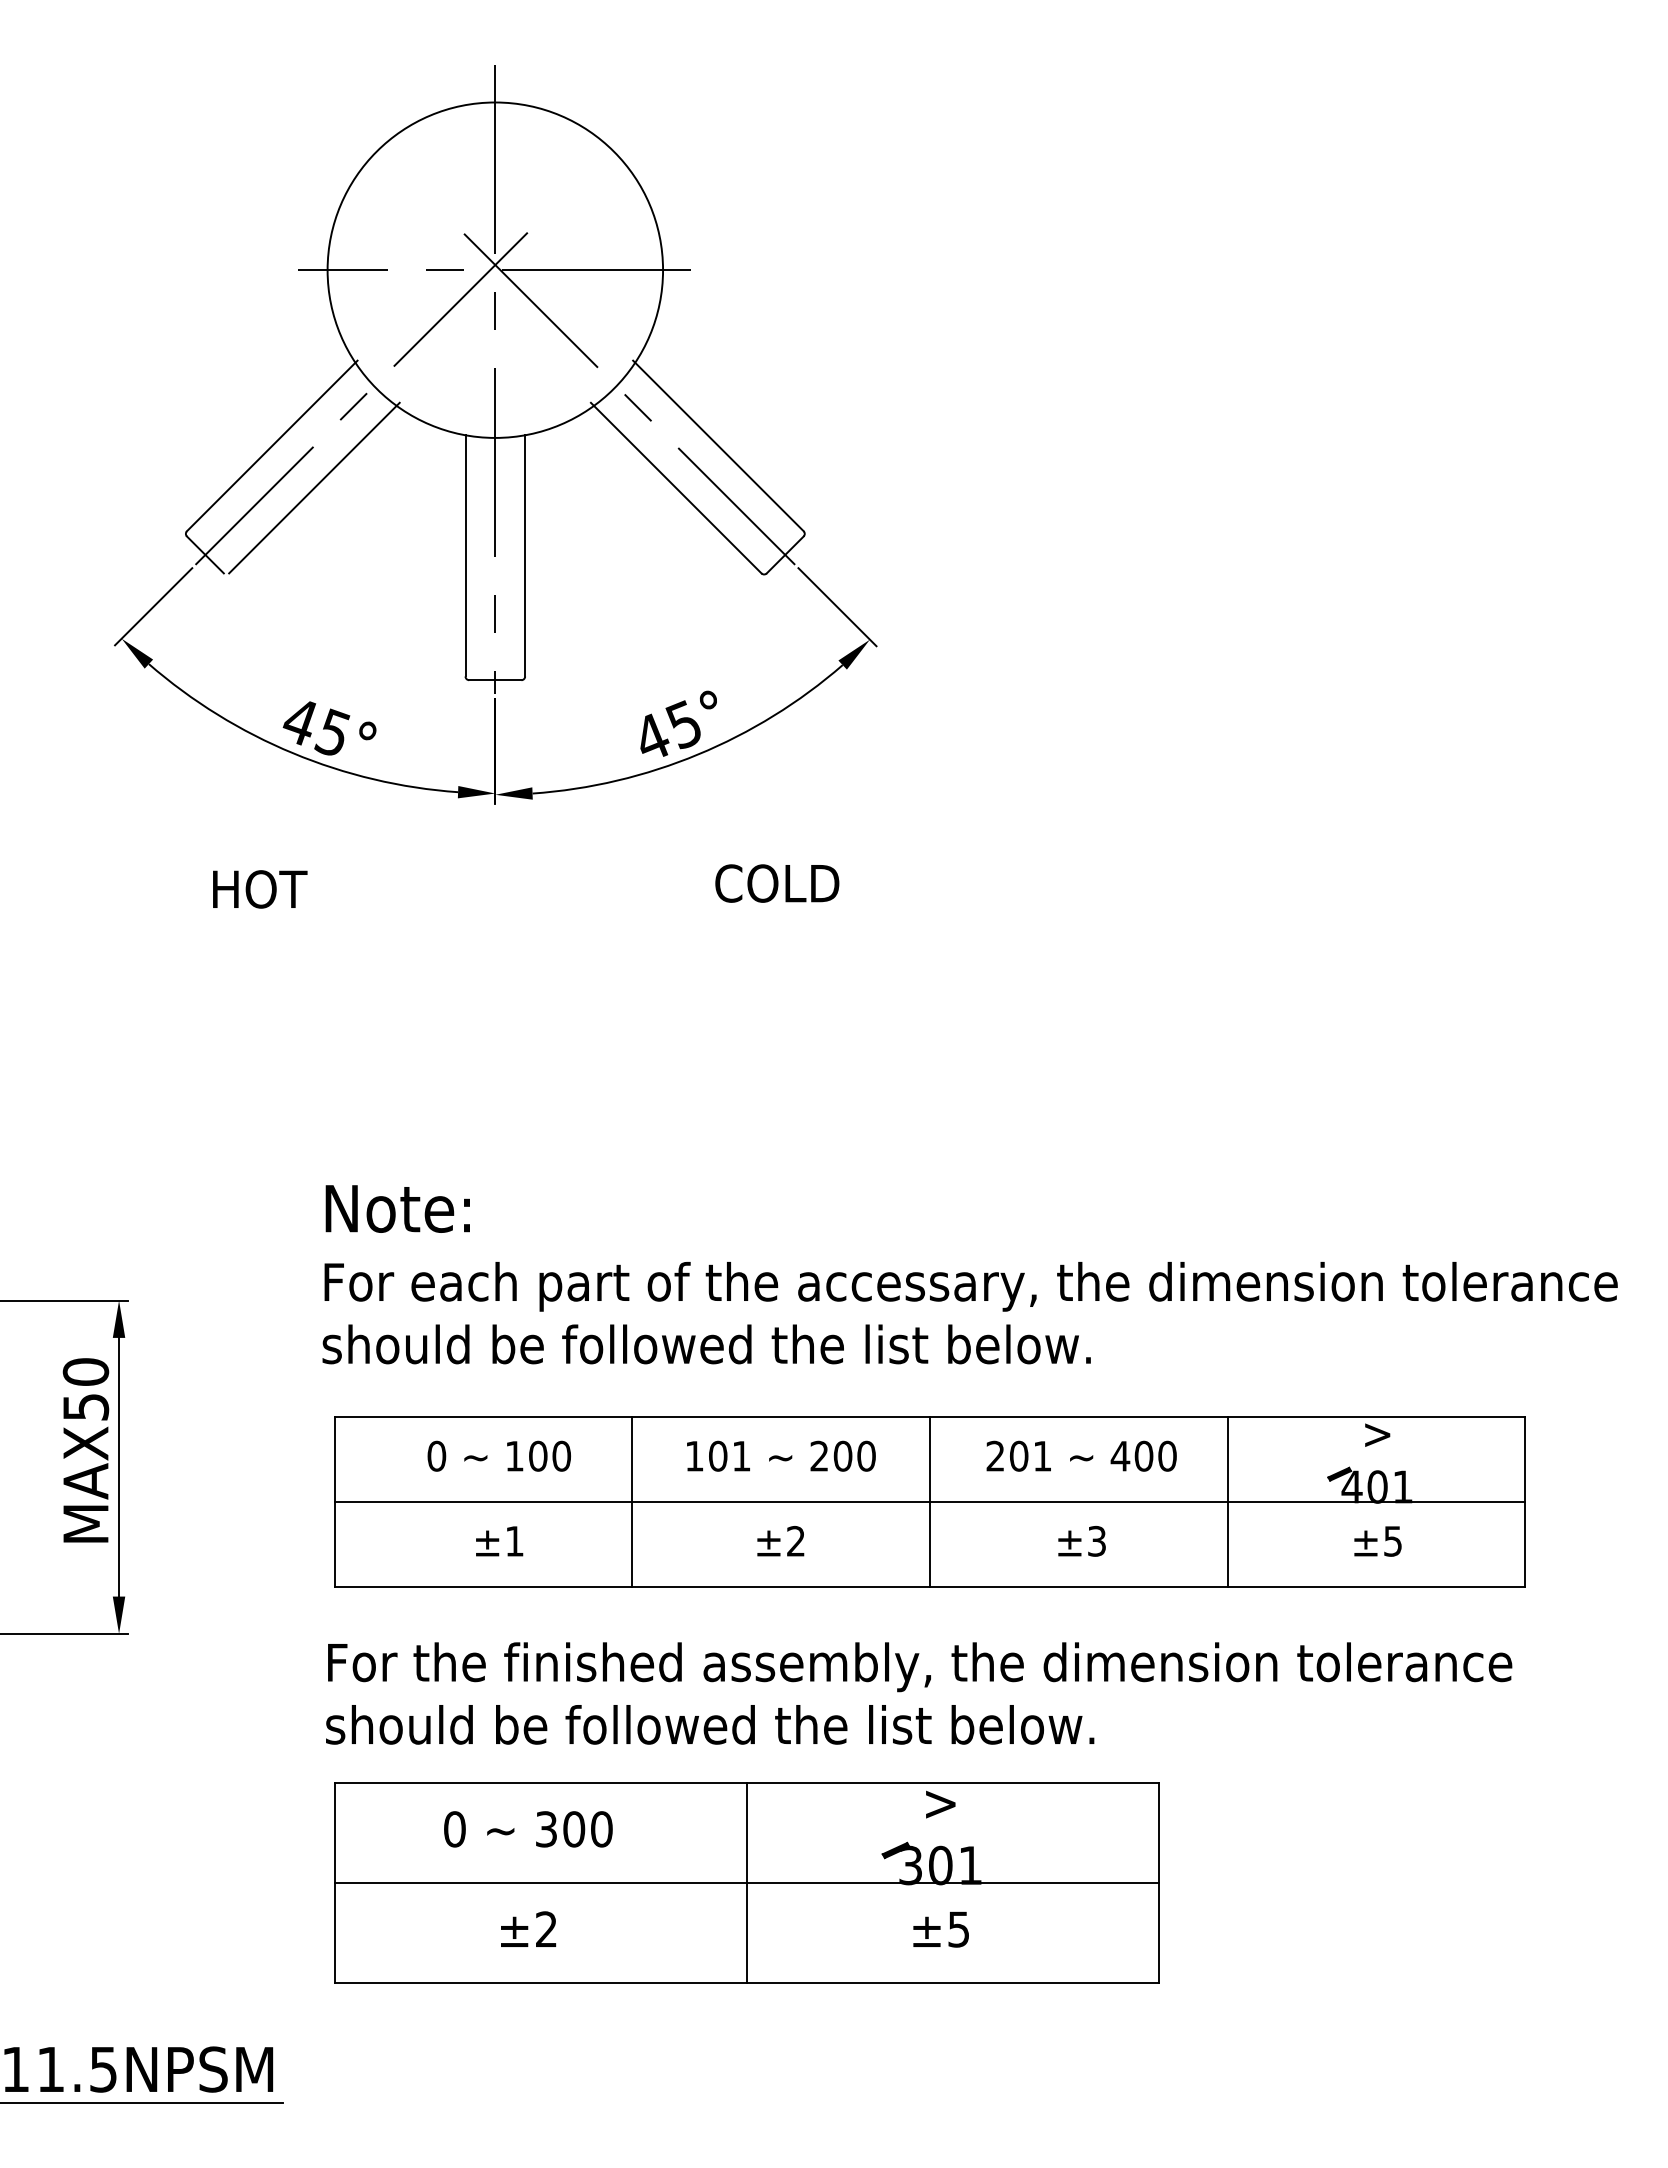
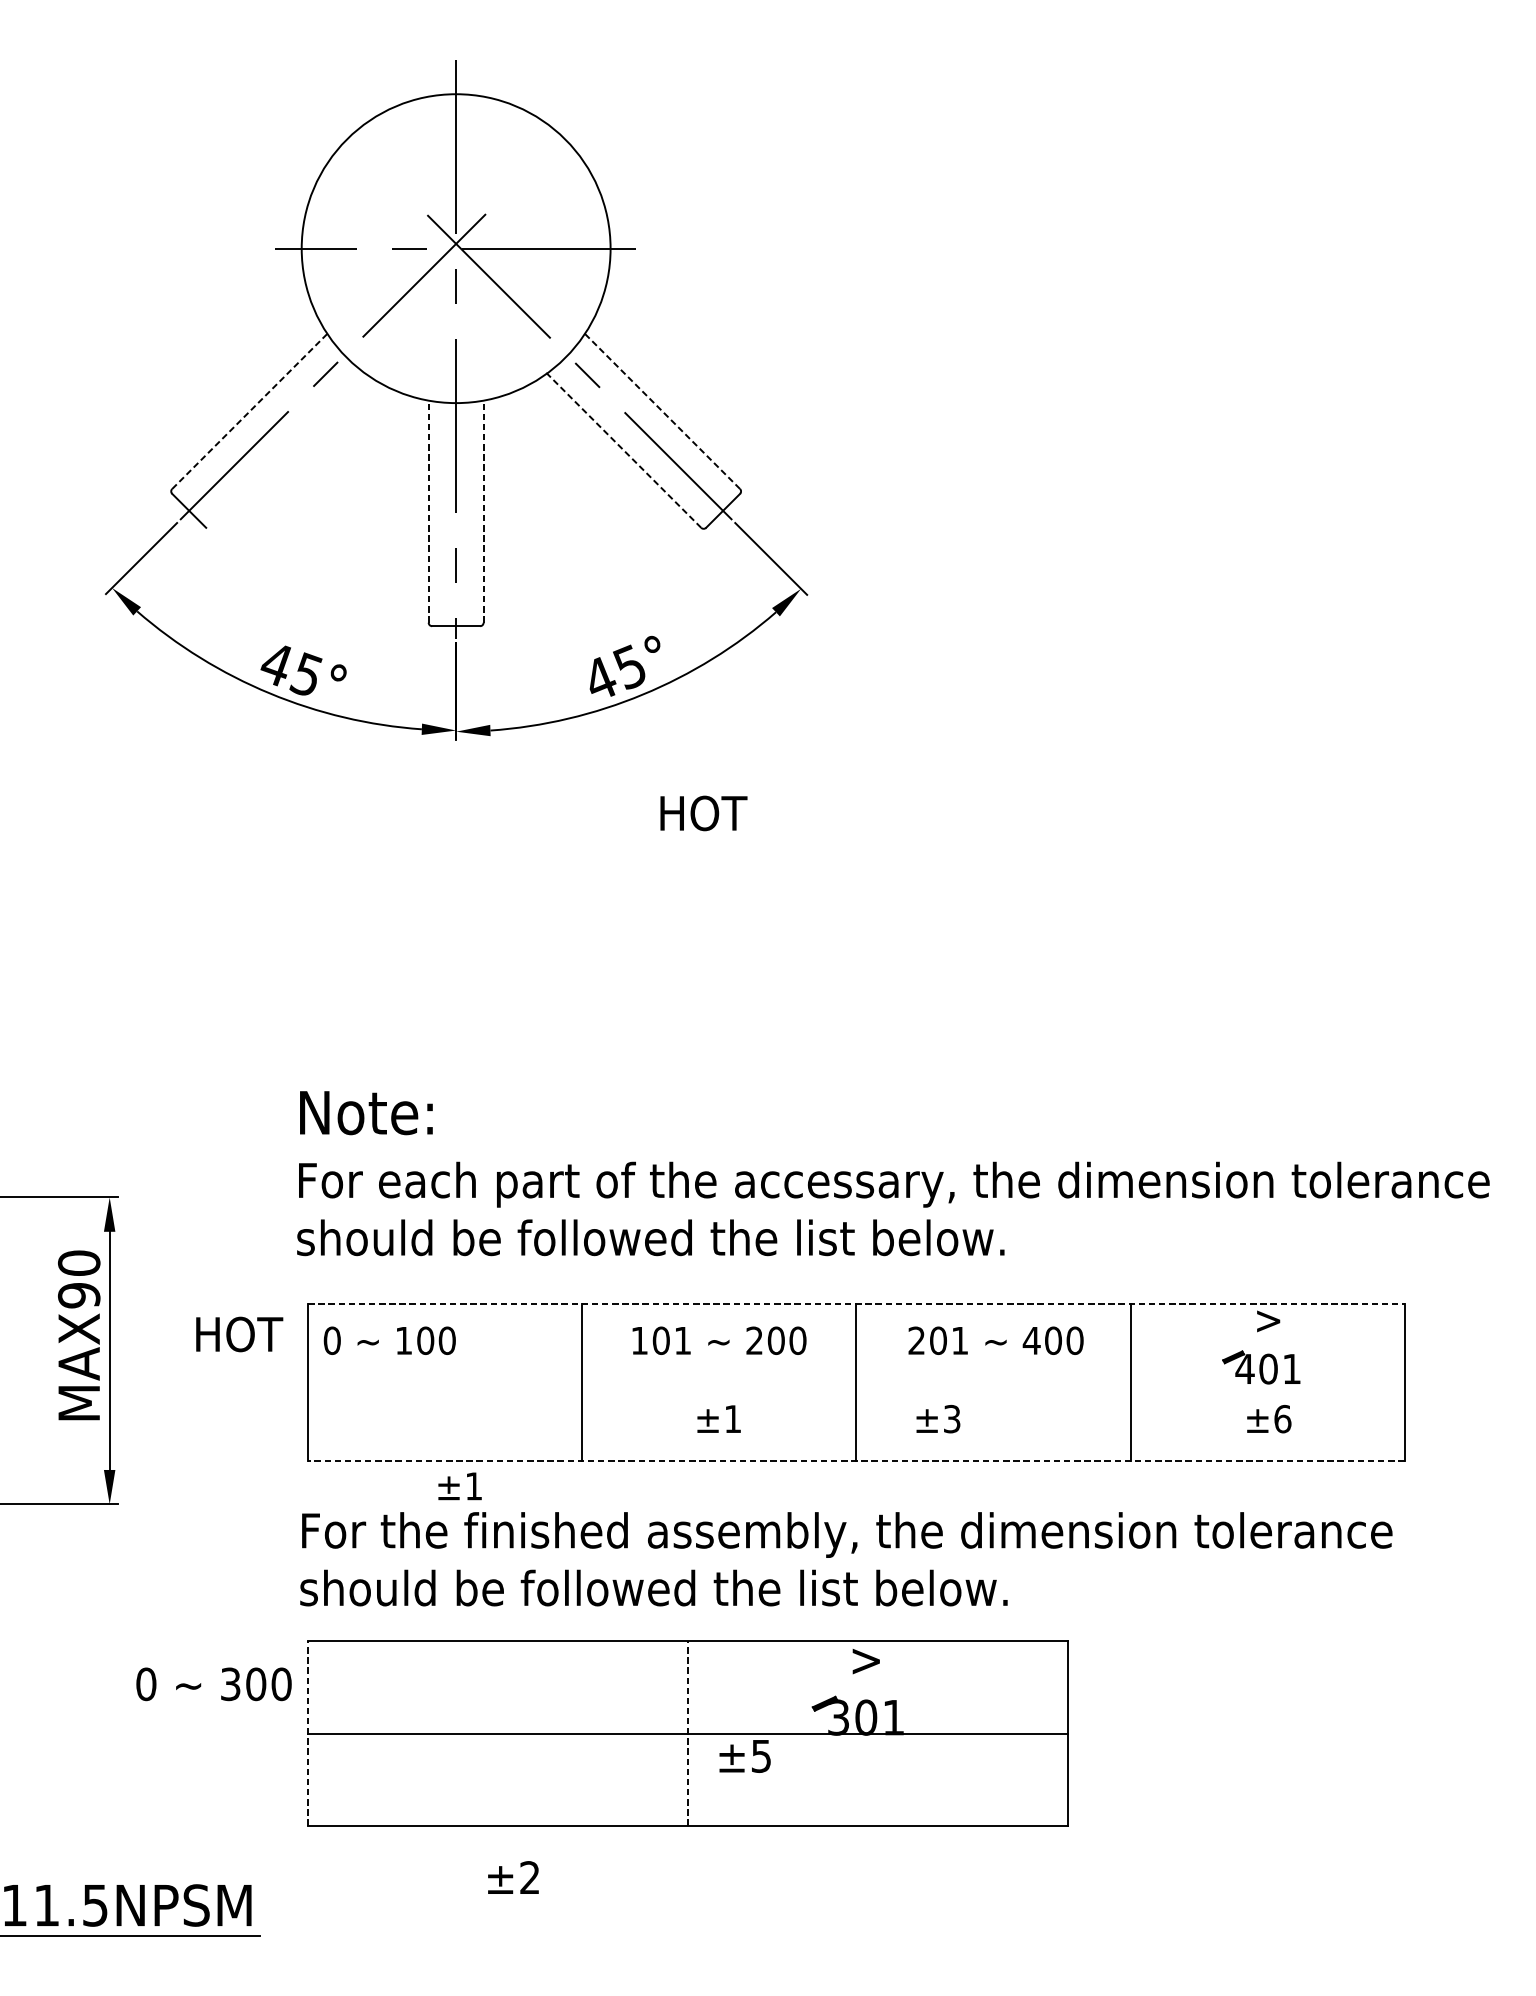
line: (272, 445) -> (250, 410), solid -> dashed
line: (718, 445) -> (661, 410), solid -> dashed
line: (314, 487) -> (289, 448), removed
line: (676, 488) -> (622, 449), solid -> dashed
line: (465, 555) -> (428, 511), solid -> dashed
line: (525, 555) -> (483, 511), solid -> dashed
text: (777, 883) -> (715, 813), COLD -> HOT
text: (260, 889) -> (239, 1334), moved
text: (85, 1407) -> (78, 1295), MAX50 -> MAX90
line: (930, 1416) -> (856, 1304), solid -> dashed
text: (498, 1455) -> (389, 1340), moved
line: (929, 1501) -> (855, 1382), removed
text: (795, 1540) -> (732, 1418), ±2 -> ±1
text: (1393, 1540) -> (1283, 1418), ±5 -> ±6
text: (499, 1541) -> (459, 1486), moved
text: (1081, 1541) -> (937, 1419), moved
line: (929, 1586) -> (855, 1460), solid -> dashed
text: (528, 1829) -> (214, 1684), moved
line: (334, 1882) -> (308, 1733), solid -> dashed
line: (746, 1882) -> (687, 1733), solid -> dashed
text: (528, 1928) -> (513, 1876), moved
text: (940, 1929) -> (744, 1756), moved

